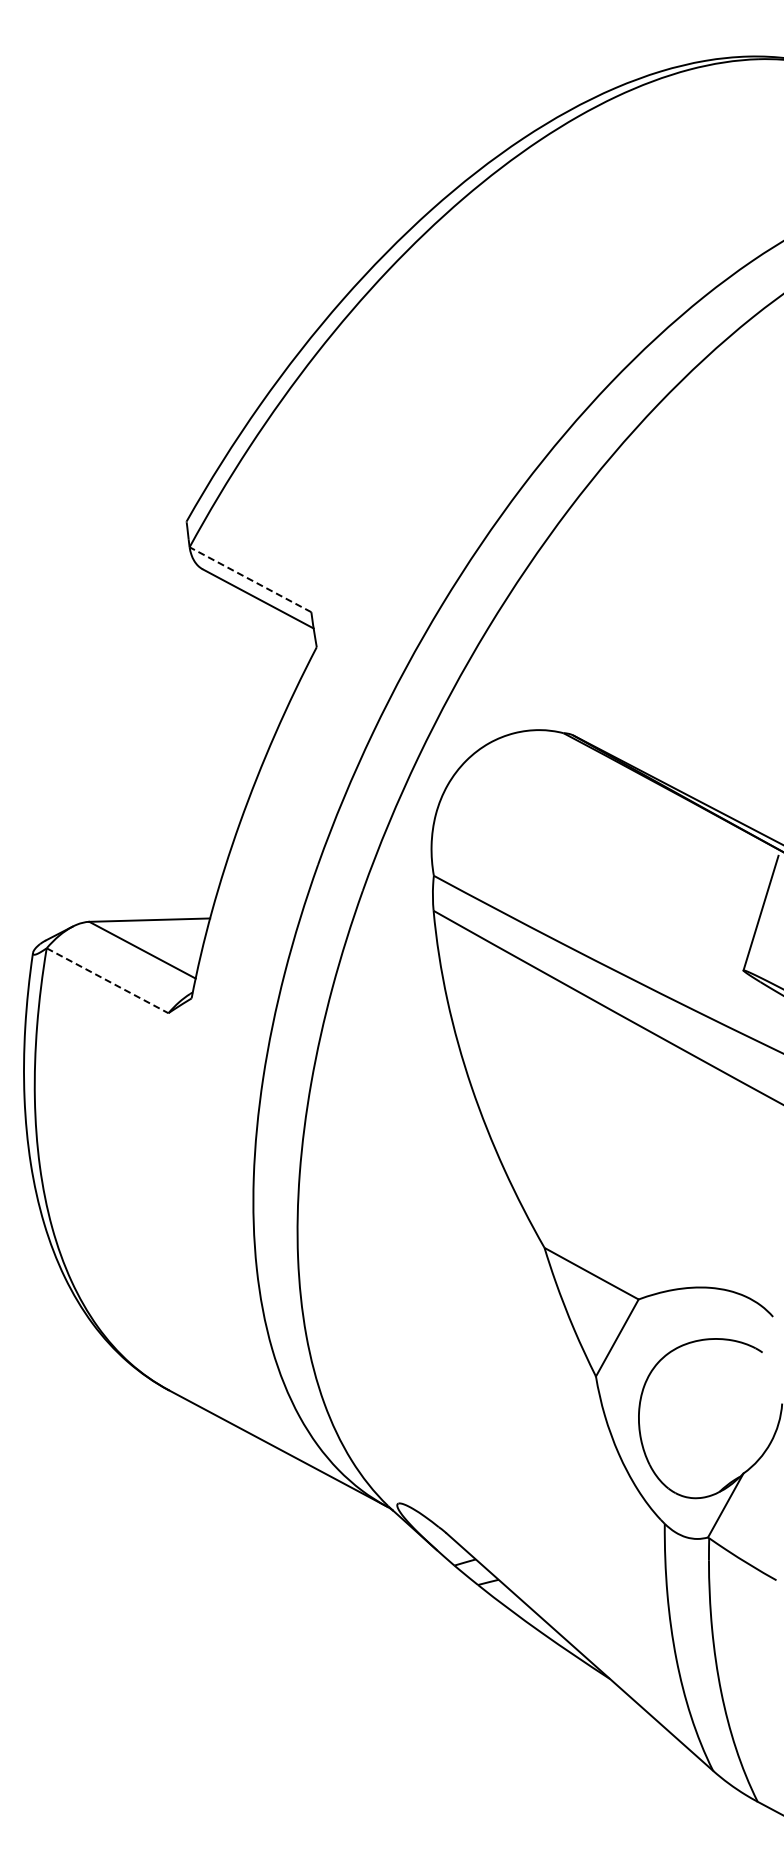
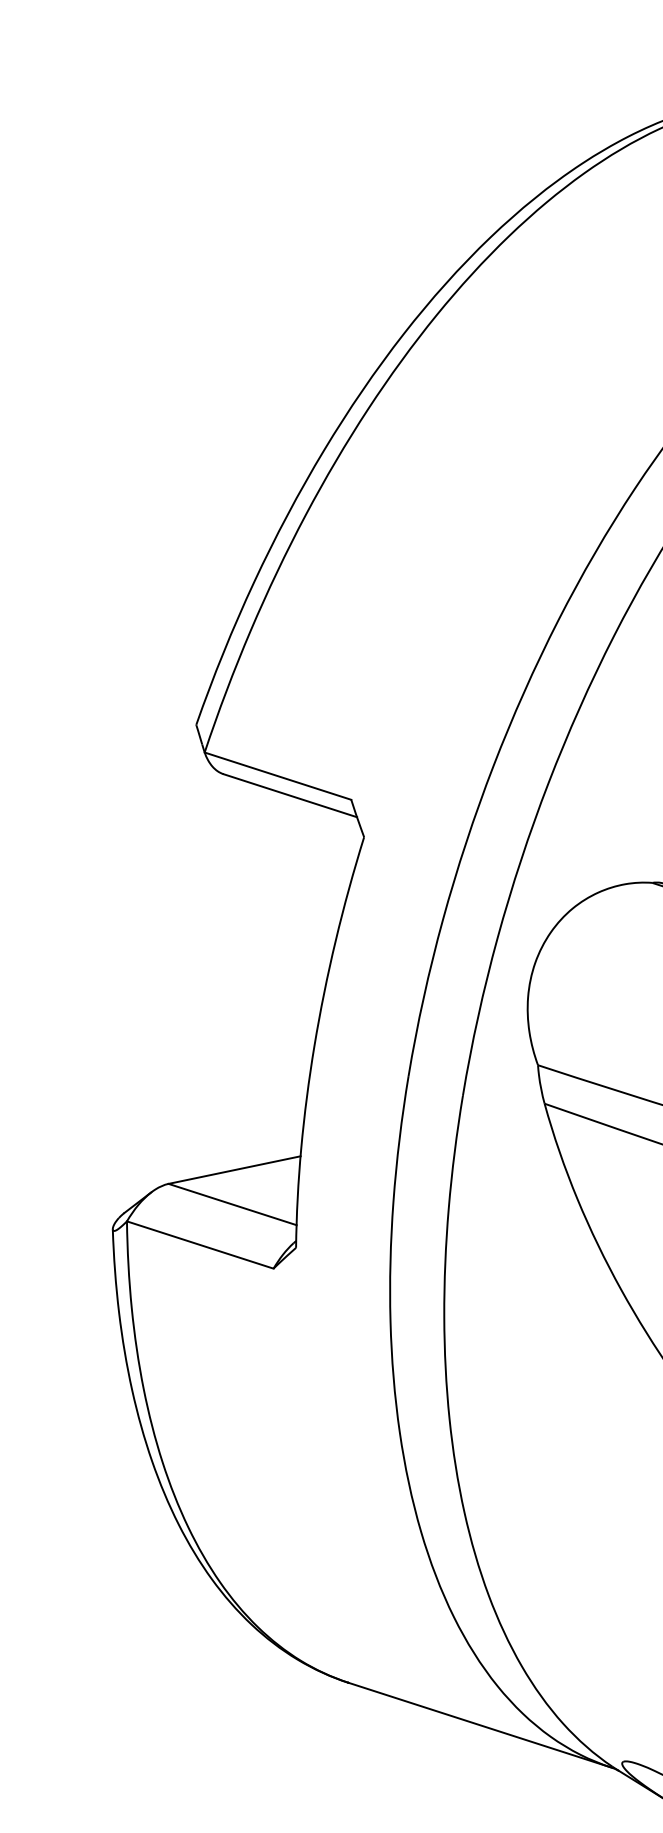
line: (250, 579) -> (277, 775), dashed -> solid
line: (107, 980) -> (200, 1244), dashed -> solid

